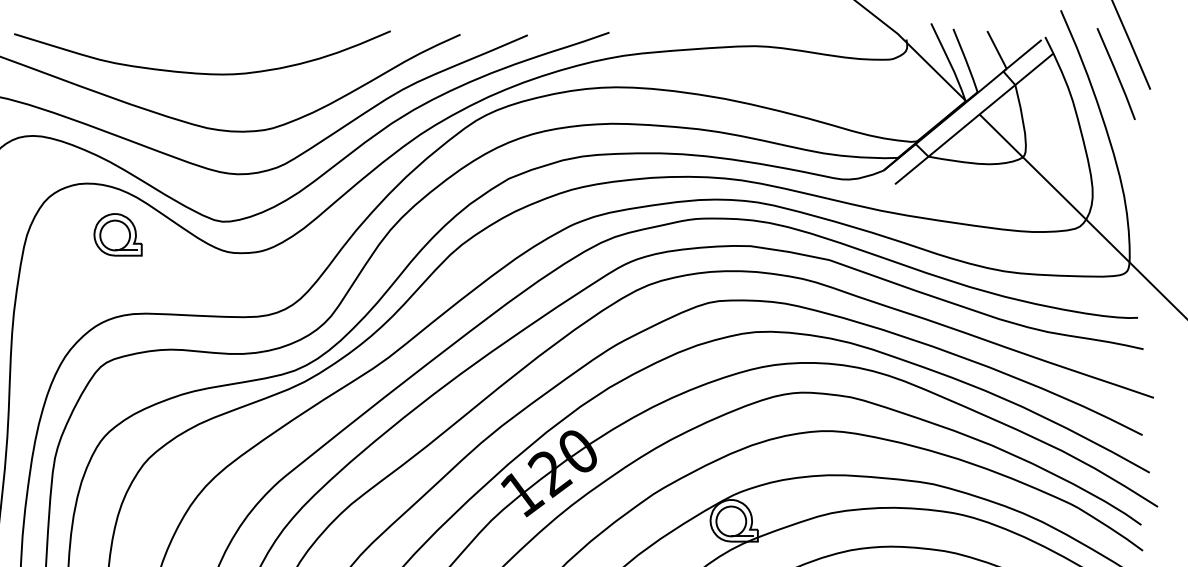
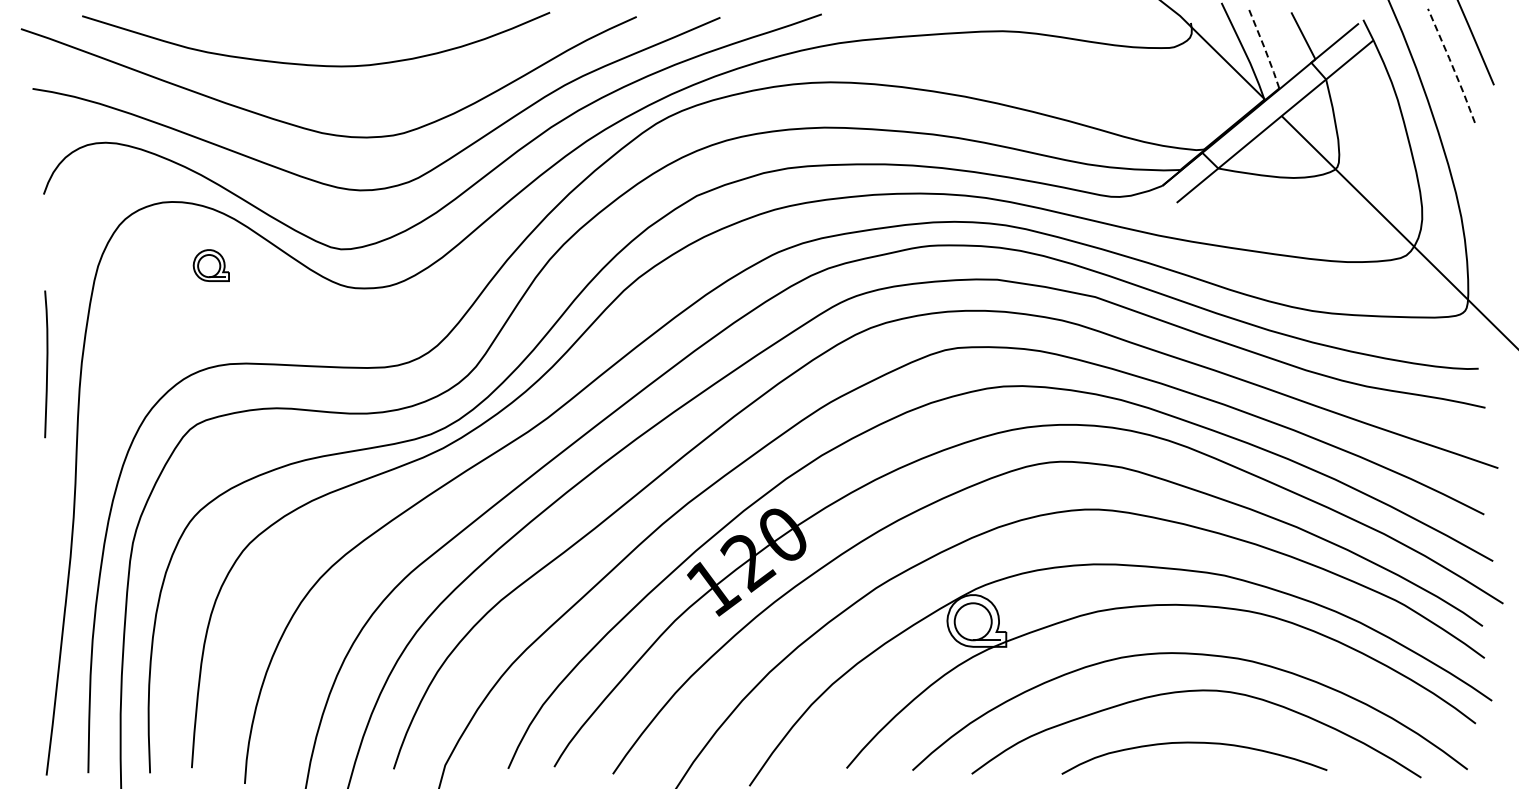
line: (965, 60) -> (1264, 48), solid -> dashed
line: (1117, 73) -> (1452, 65), solid -> dashed
part: (118, 234) -> (211, 265), size x0.6

